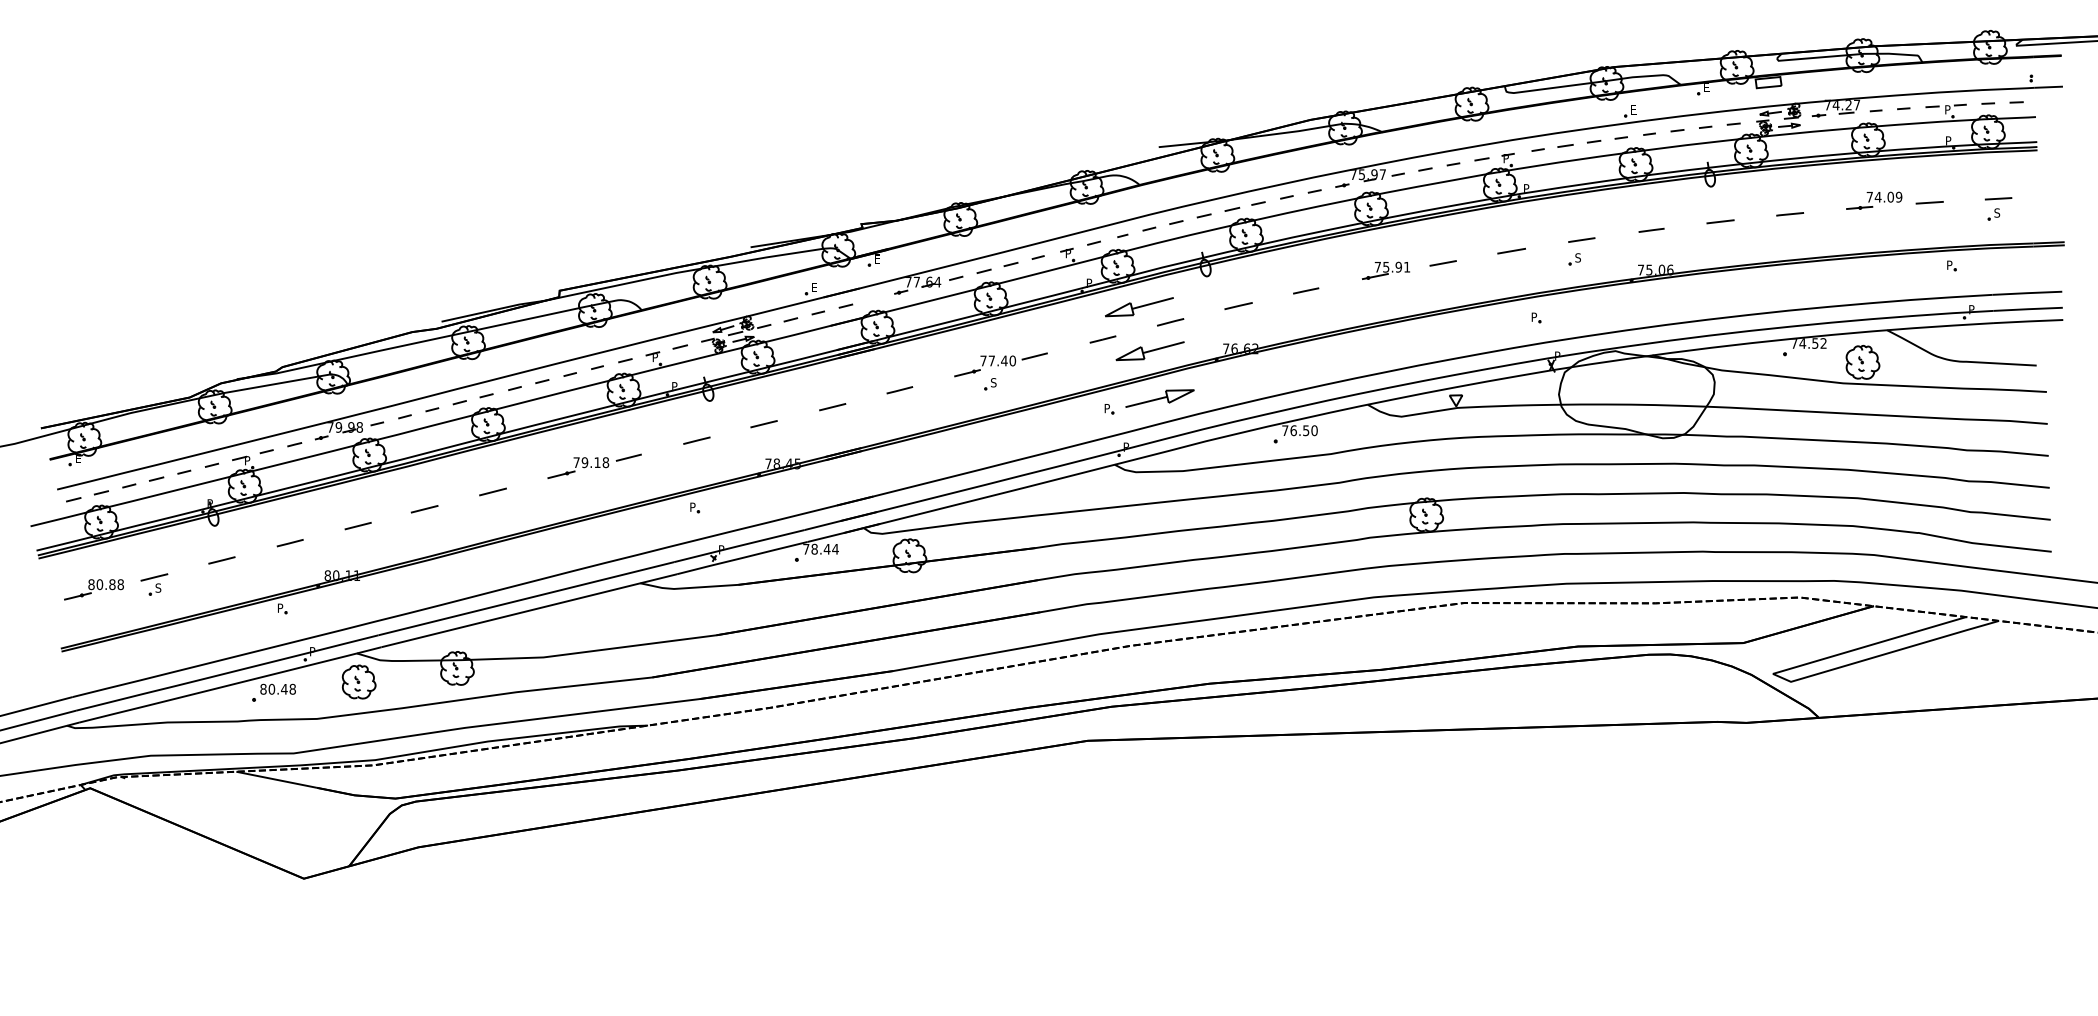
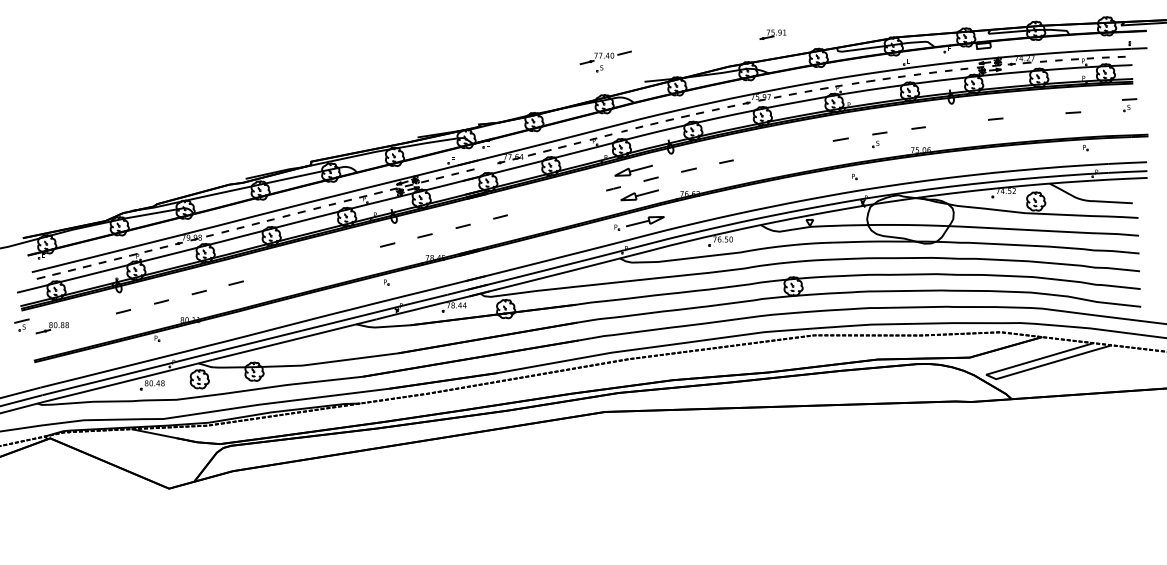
part: (1872, 200) -> (1041, 111), removed
part: (1998, 209) -> (1129, 105), moved
line: (1719, 220) -> (956, 122), removed
line: (1442, 263) -> (802, 146), removed
part: (1385, 270) -> (772, 34), moved
part: (1000, 371) -> (605, 61), moved
part: (594, 466) -> (330, 259), removed
line: (491, 491) -> (273, 273), removed
part: (153, 583) -> (21, 324), moved

